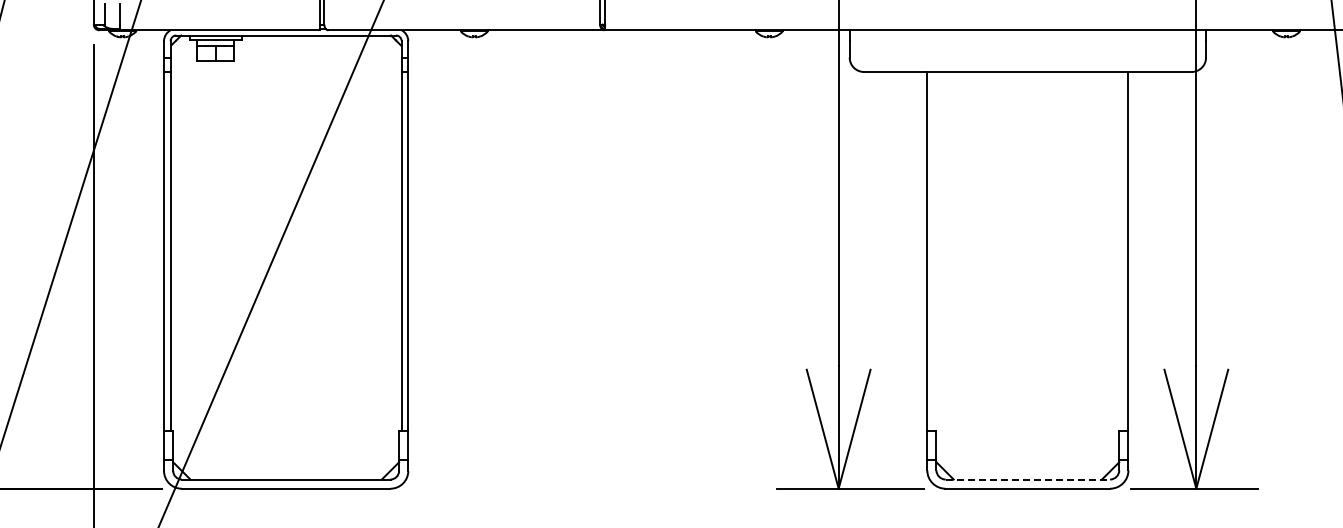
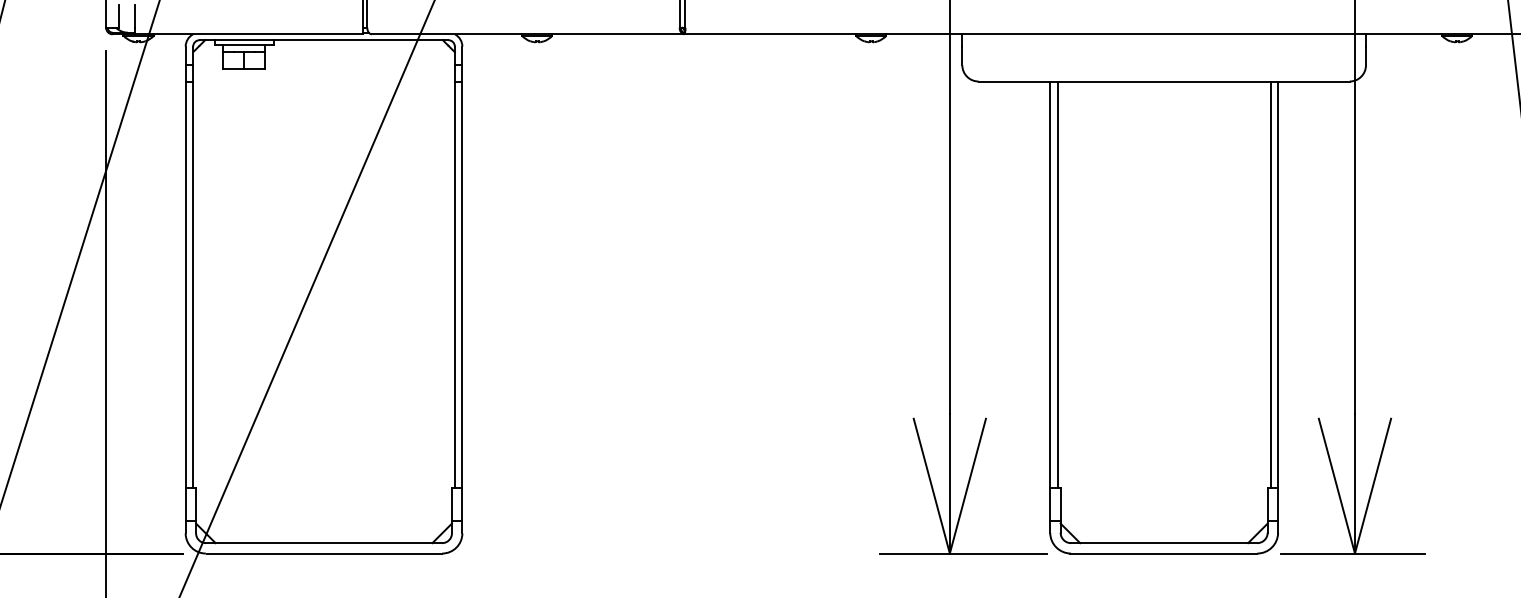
line: (933, 251) -> (1057, 284), added
line: (1121, 251) -> (1270, 284), added
line: (1028, 479) -> (1164, 543), dashed -> solid

